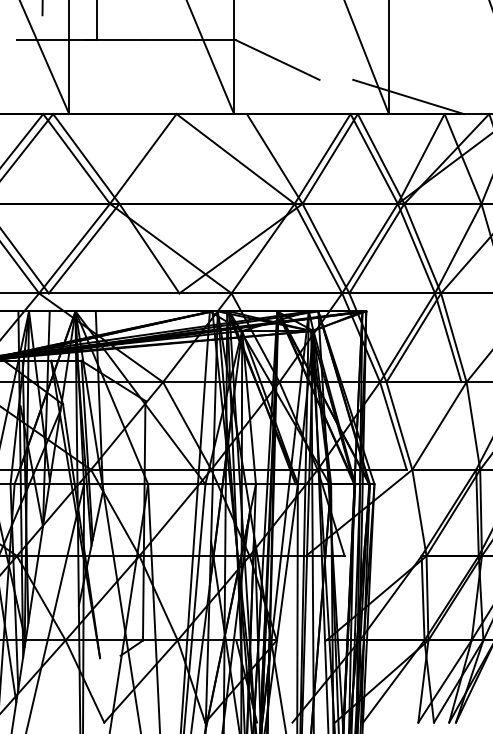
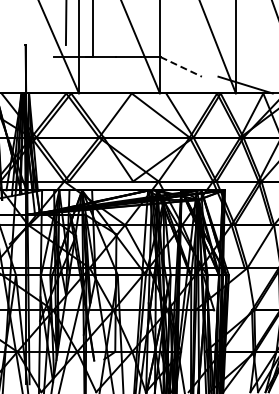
line: (277, 59) -> (181, 66), solid -> dashed

